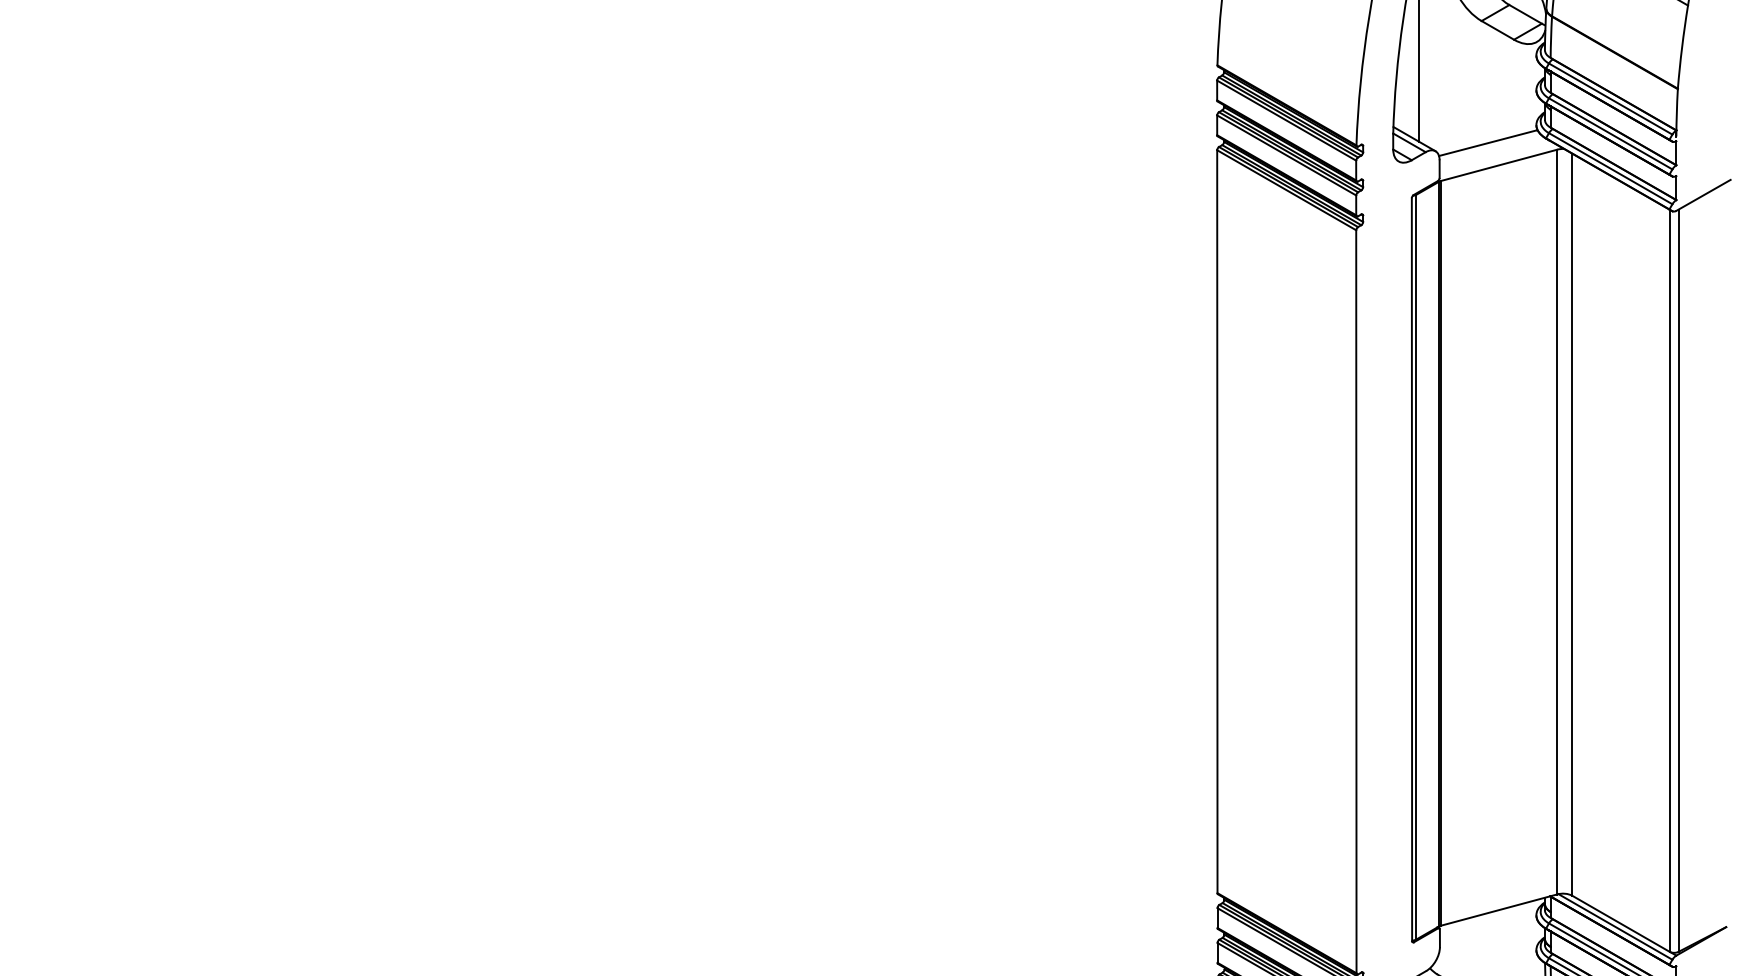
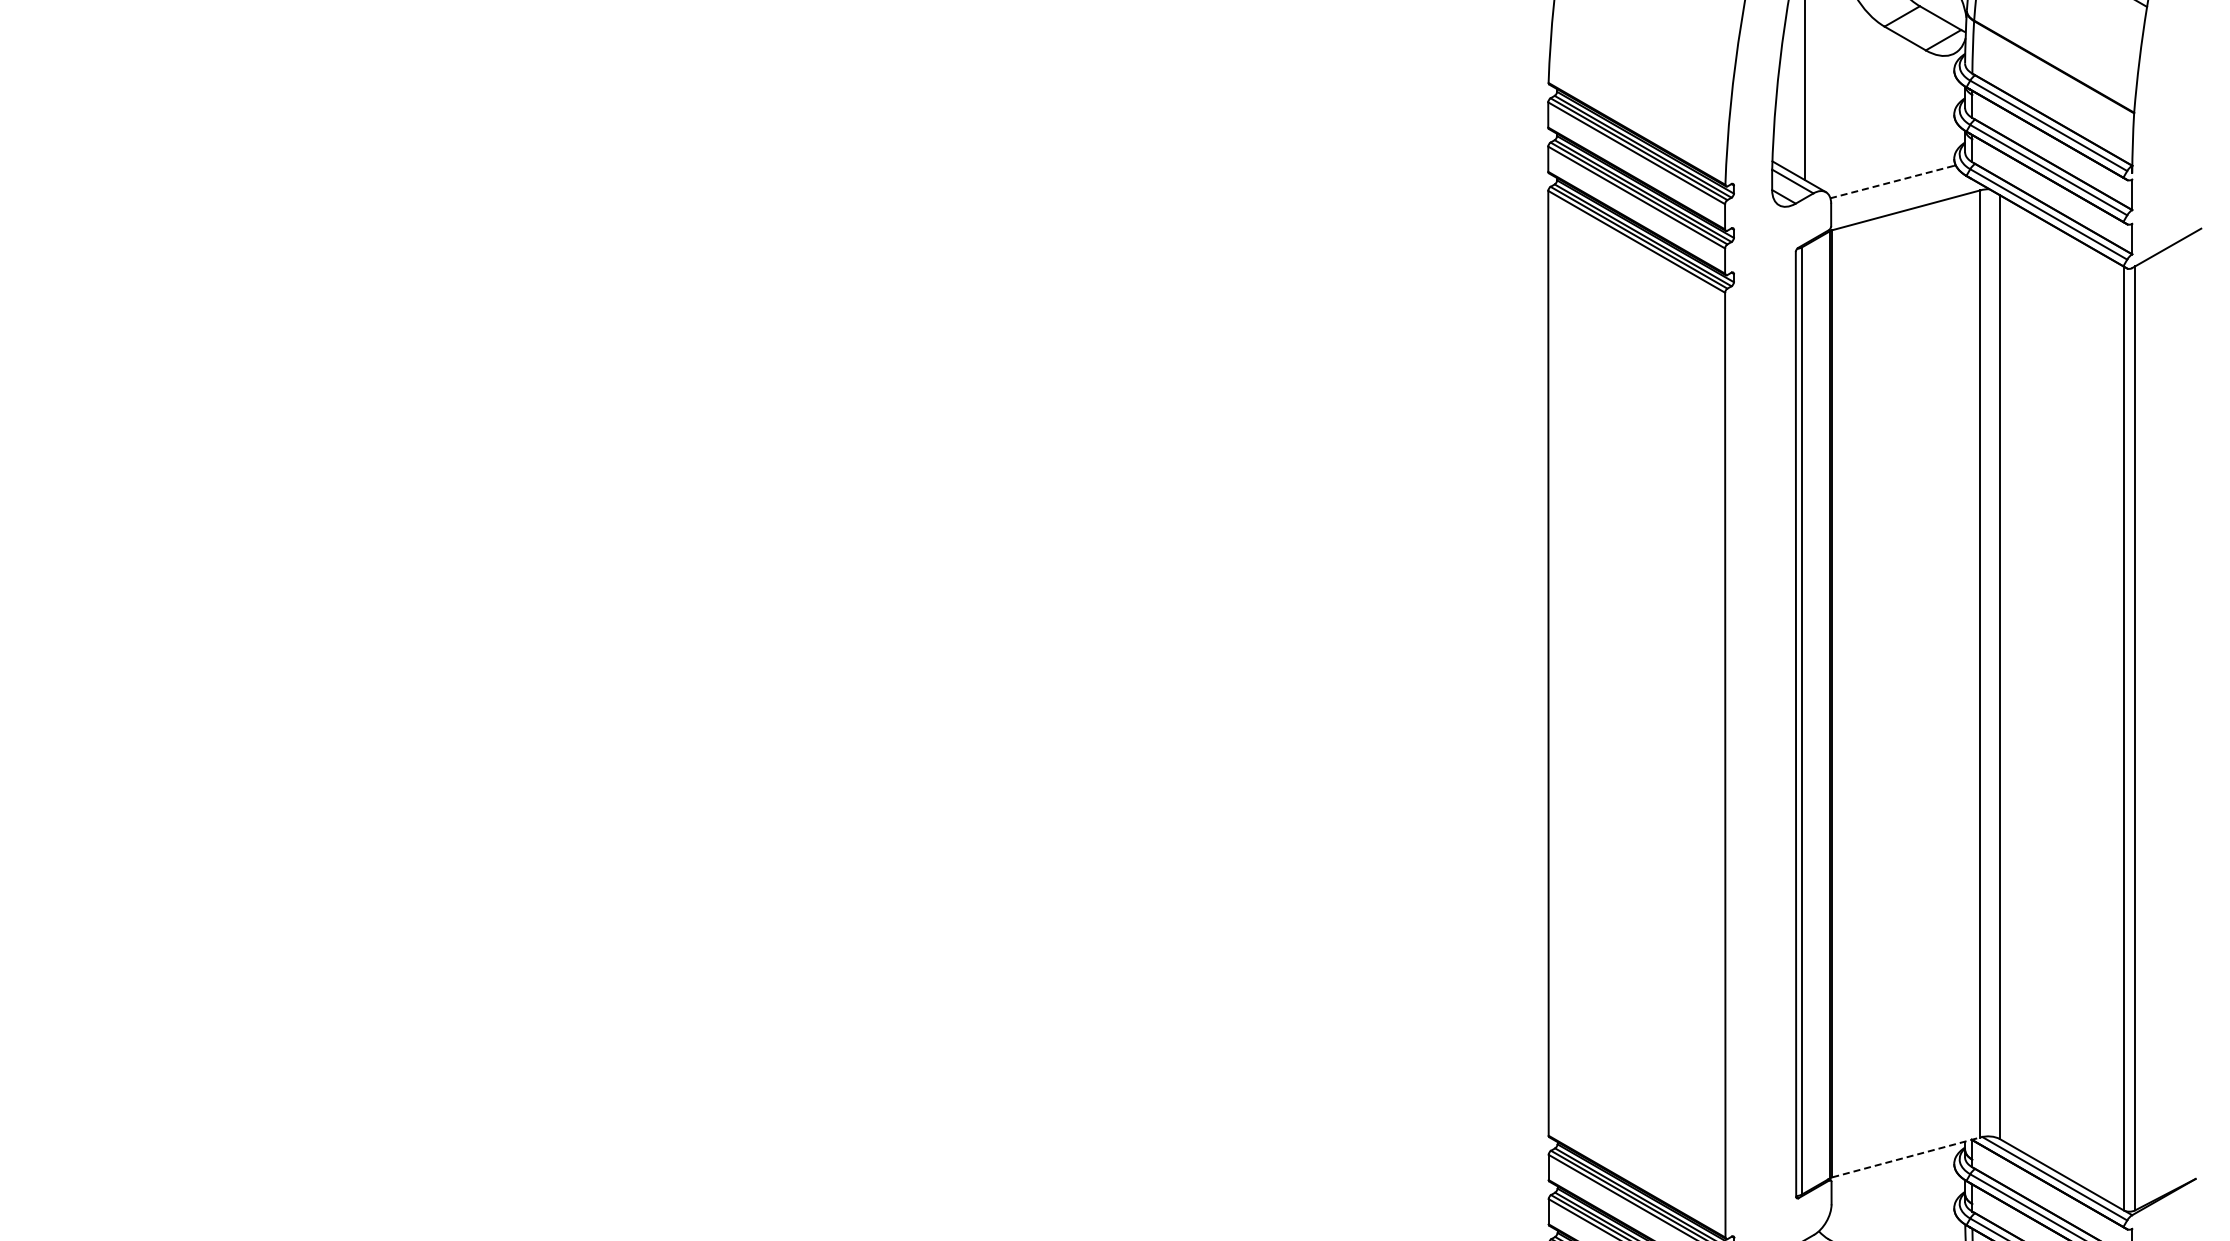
line: (1487, 143) -> (1892, 182), solid -> dashed
line: (1498, 910) -> (1906, 1157), solid -> dashed

